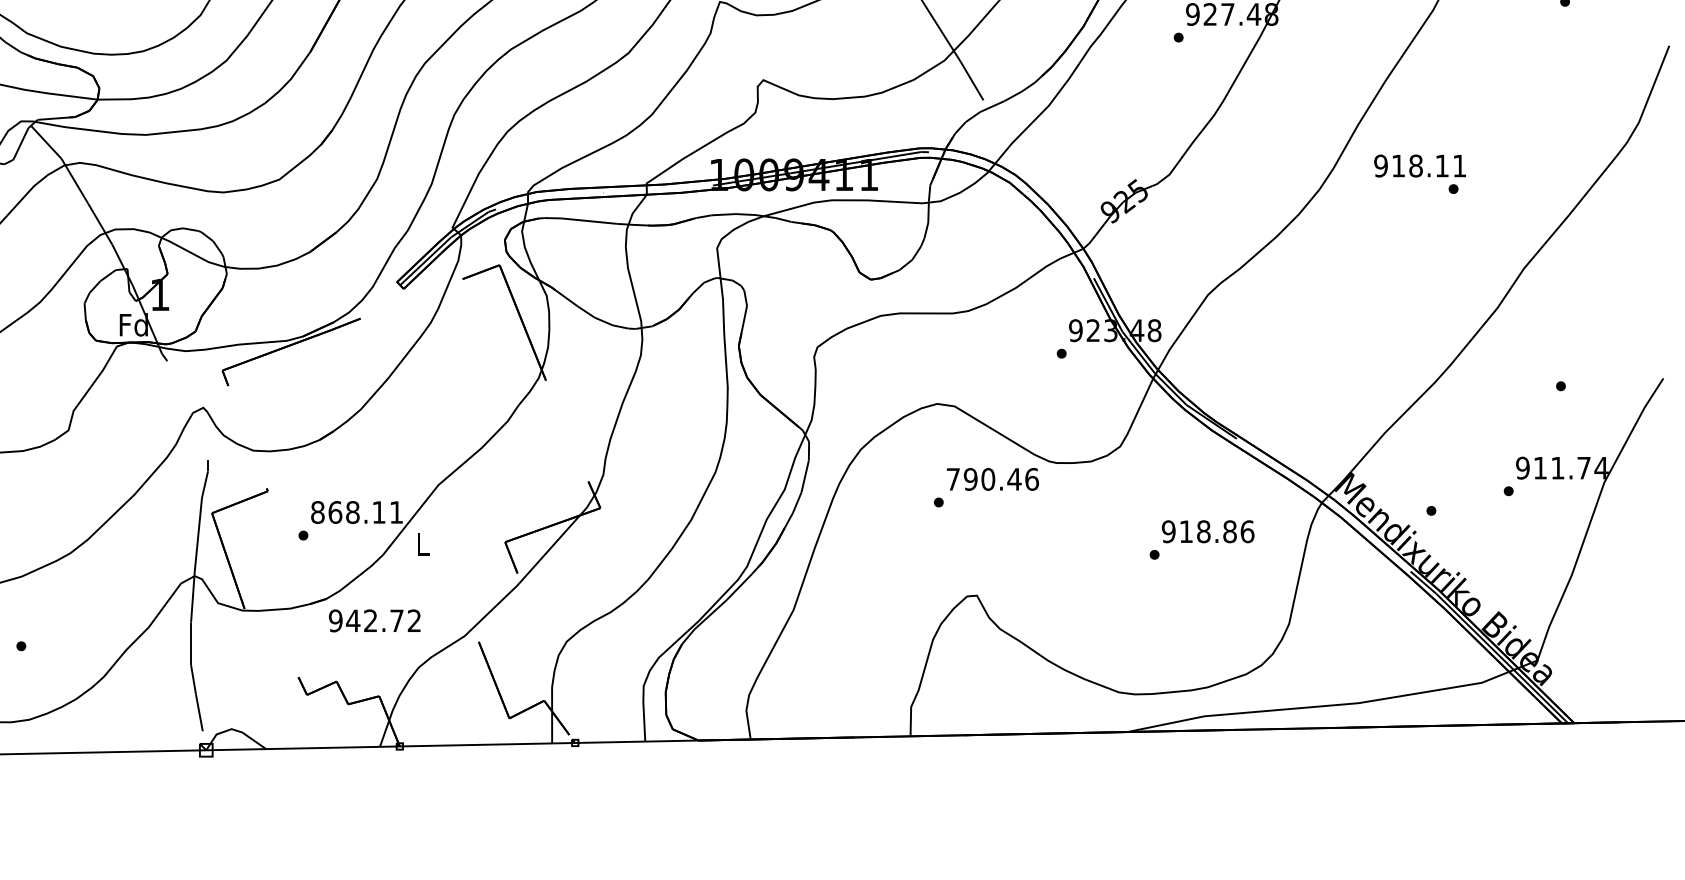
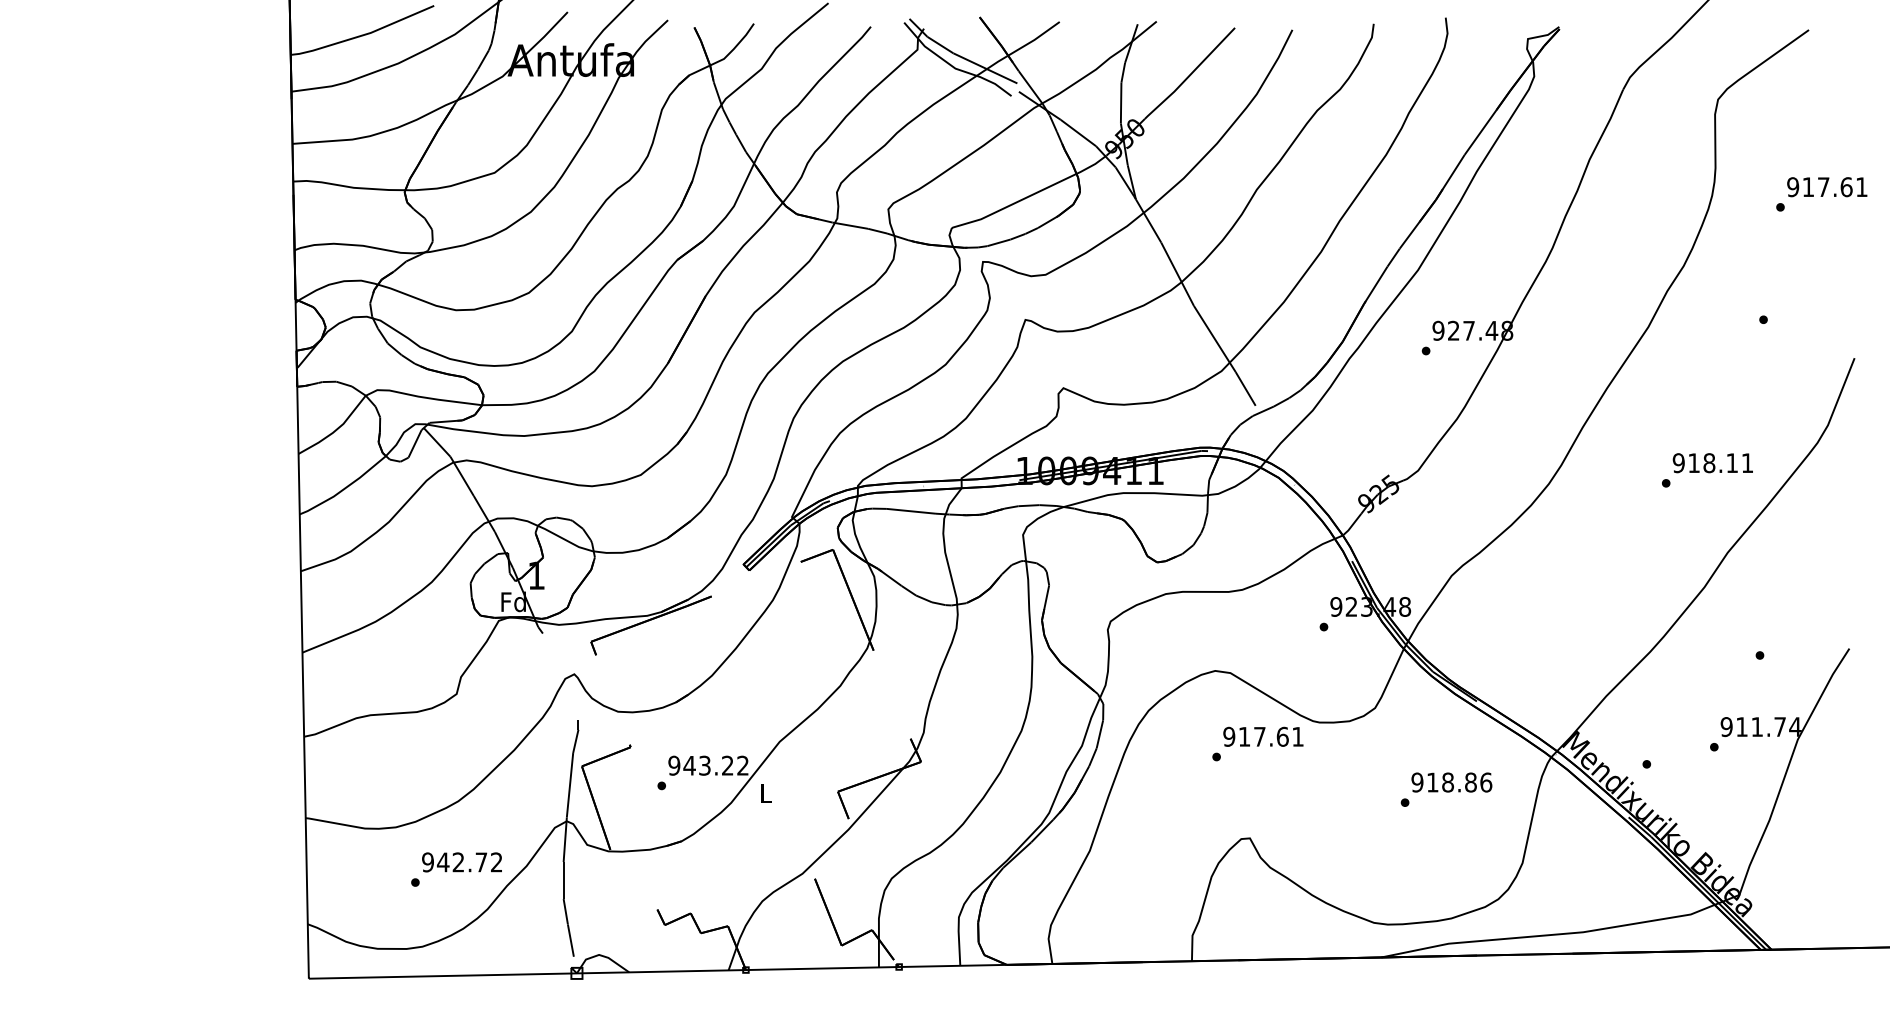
text: (1419, 166) -> (1712, 463), moved
text: (992, 479) -> (1263, 736), 790.46 -> 917.61
text: (356, 512) -> (708, 765), 868.11 -> 943.22
text: (374, 621) -> (461, 862), moved

